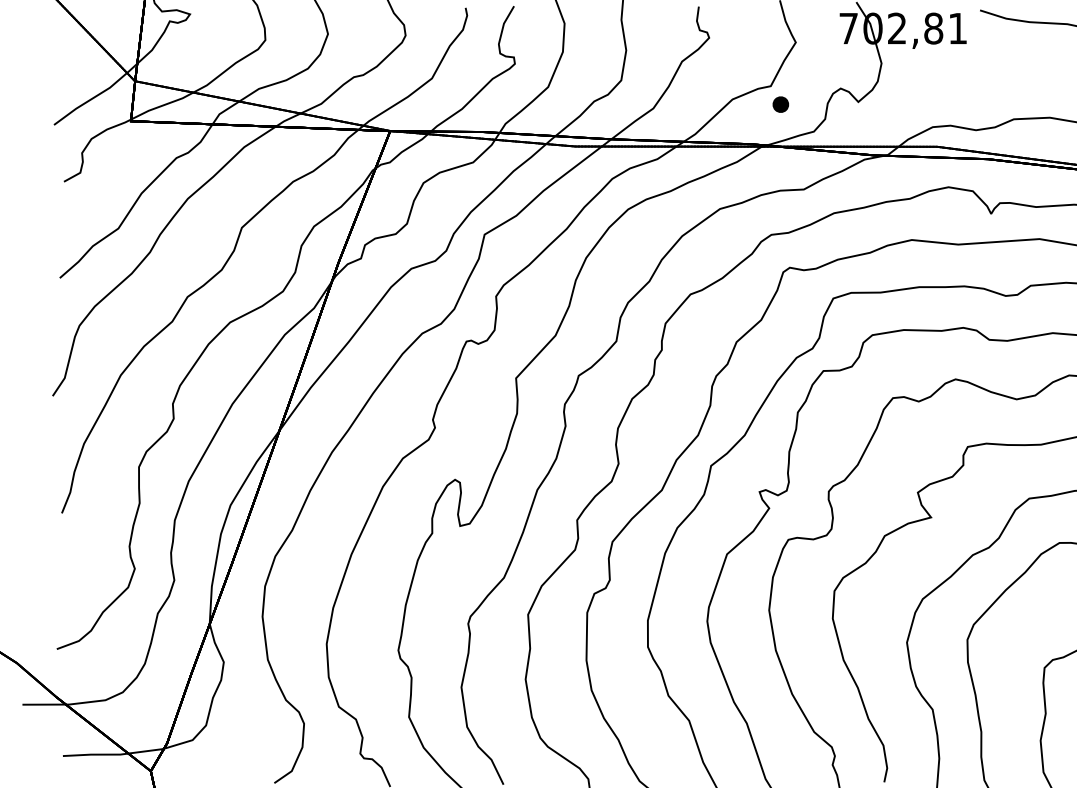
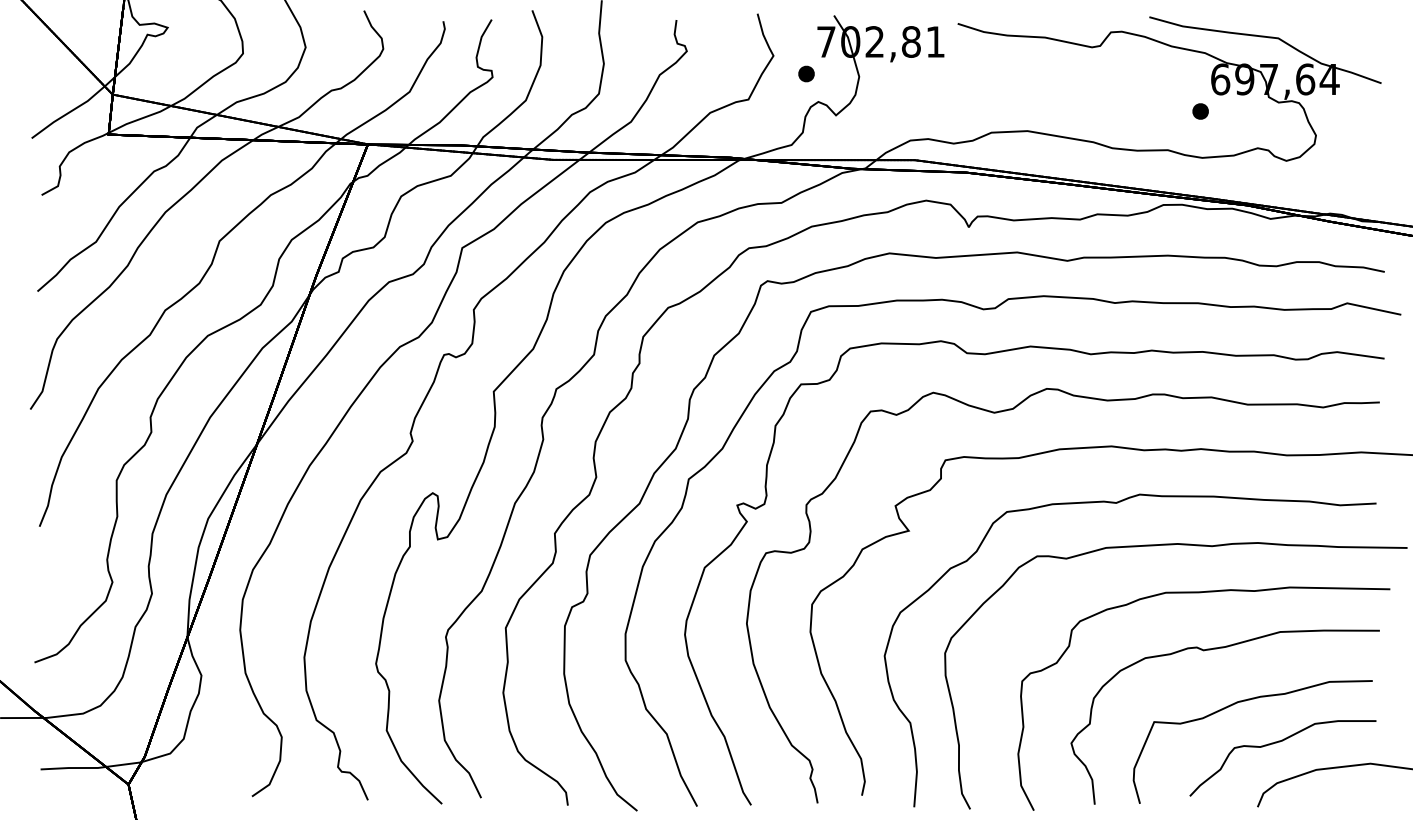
part: (780, 104) -> (806, 73), moved

